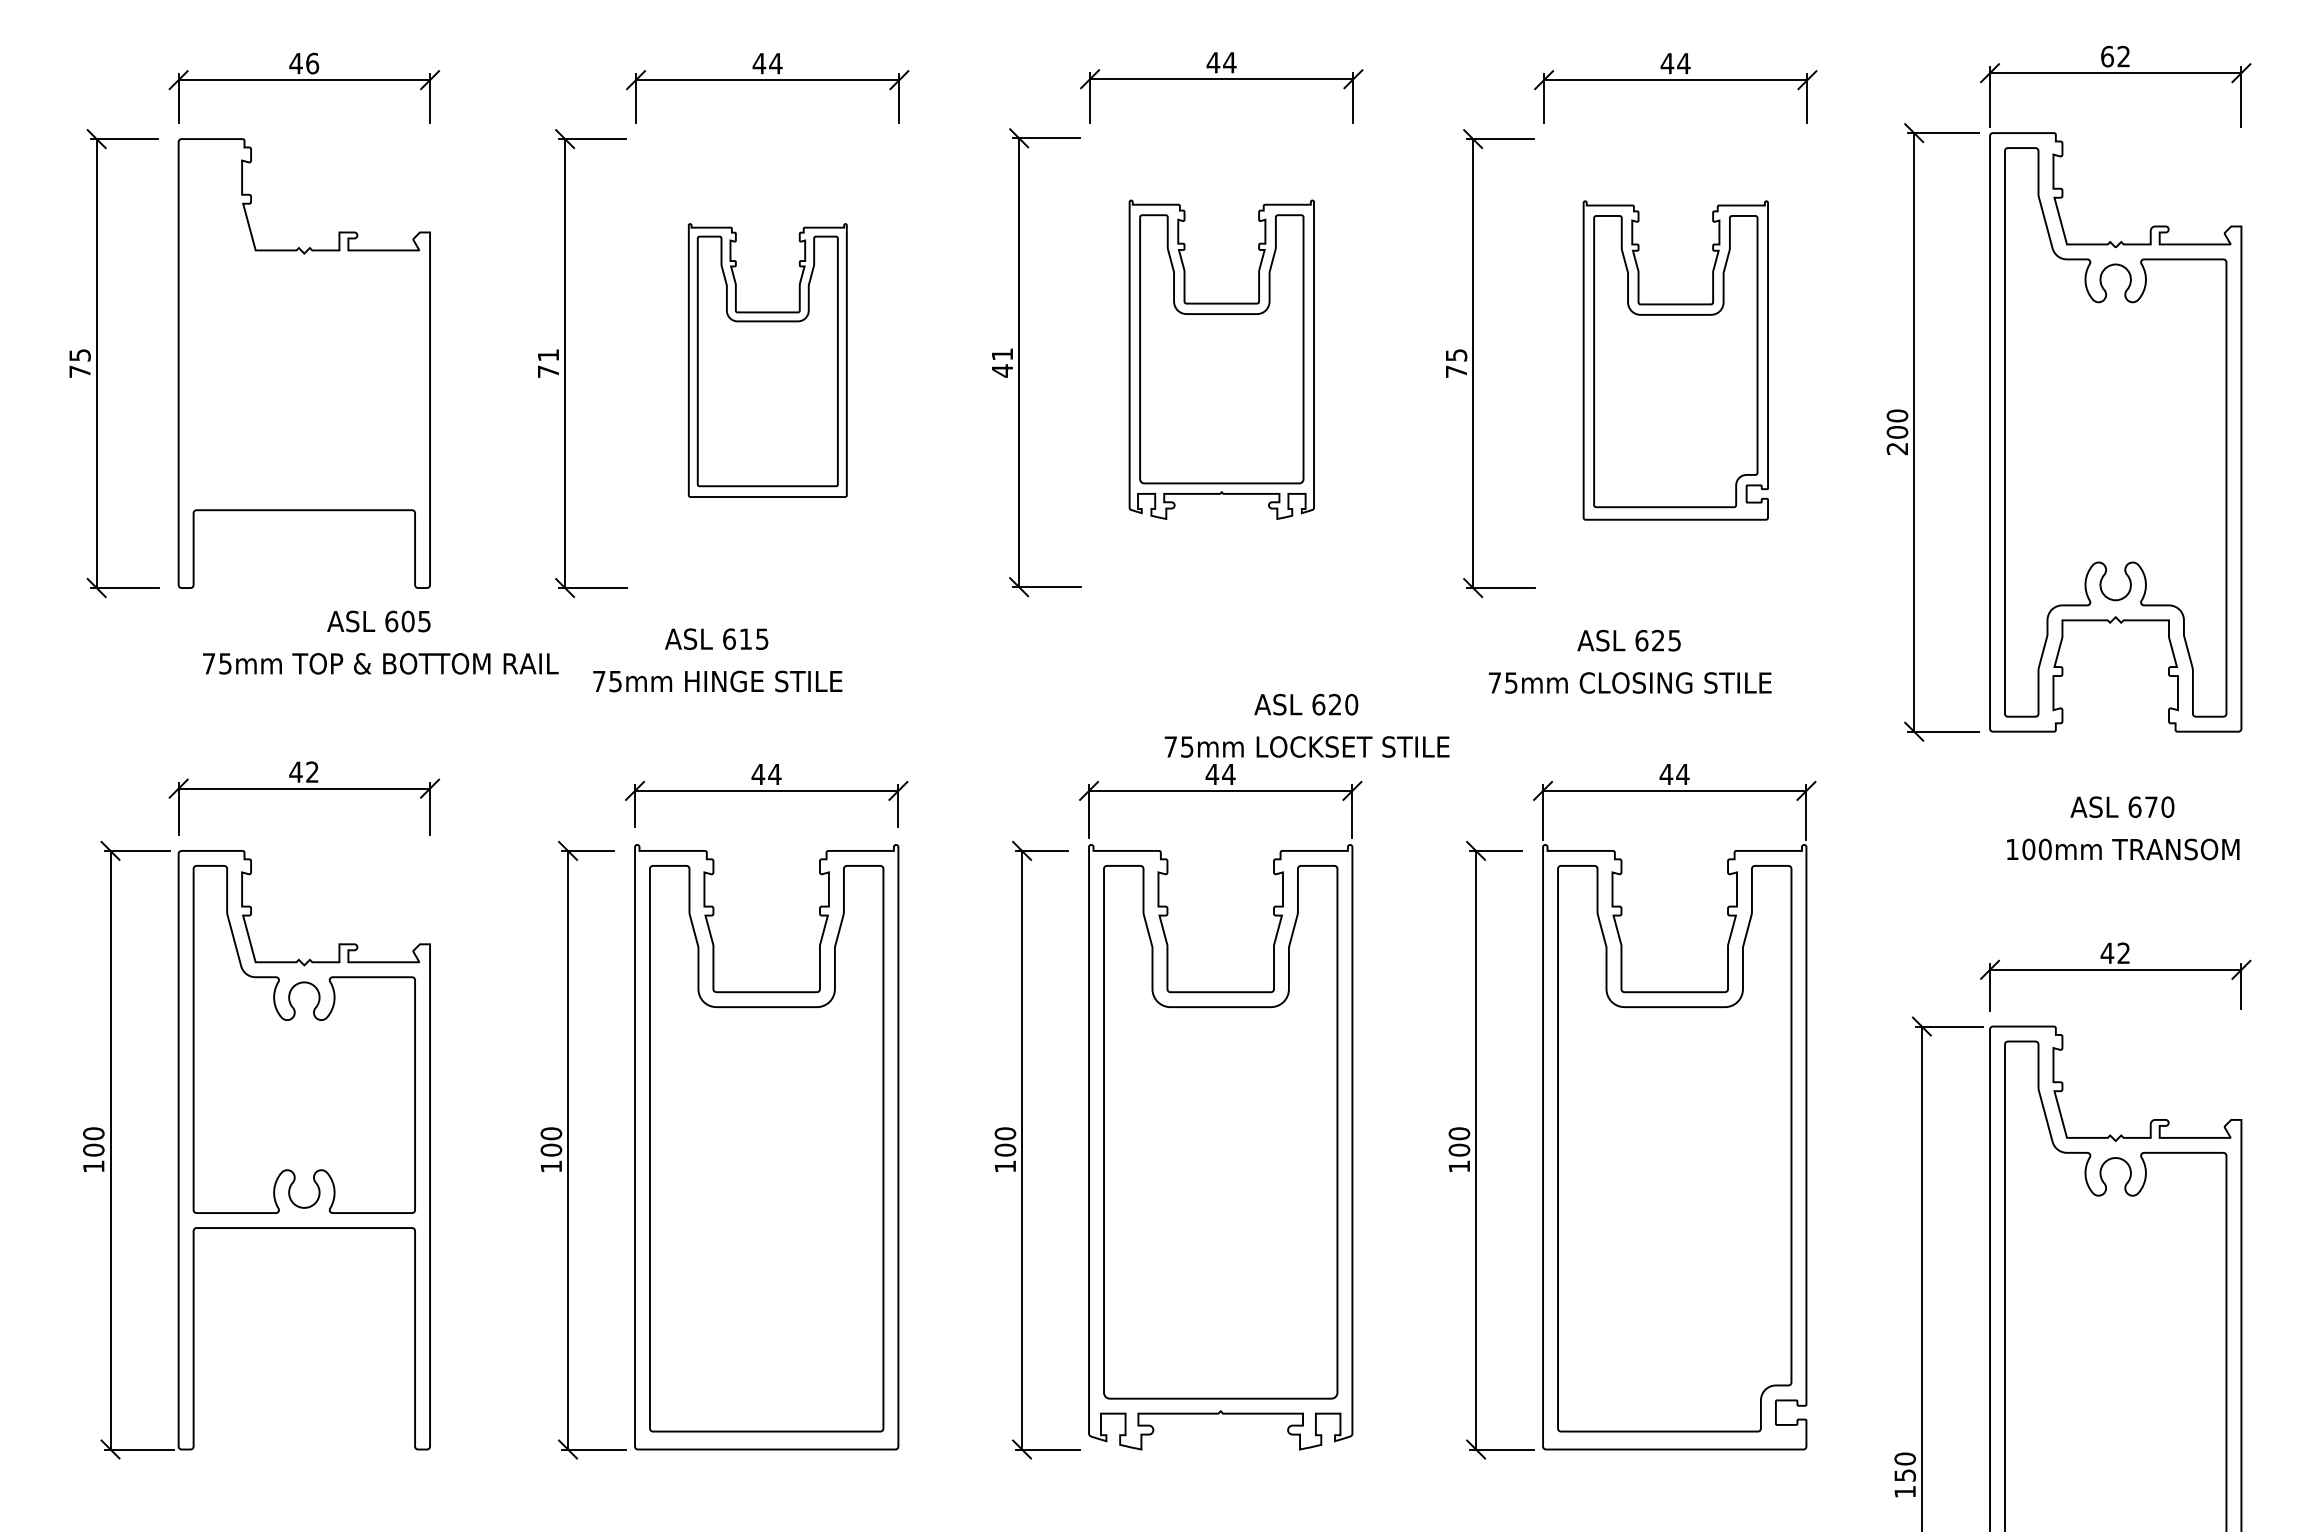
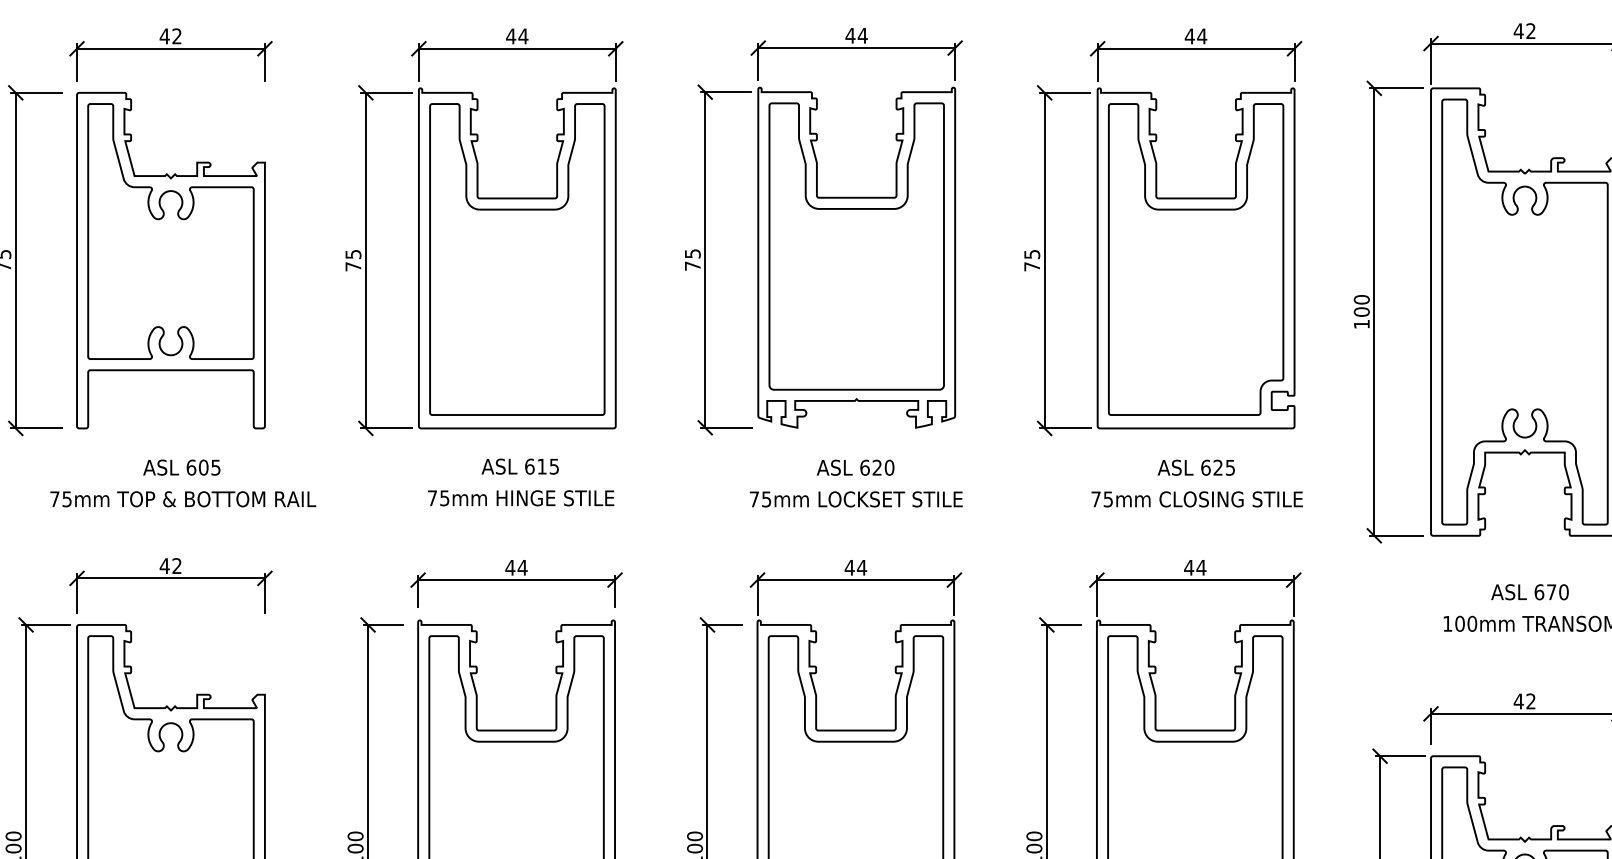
text: (2107, 56) -> (1518, 31), 62 -> 42
text: (312, 63) -> (177, 36), 46 -> 42
part: (303, 324) -> (170, 231), added
text: (548, 355) -> (353, 254), 71 -> 75
part: (1221, 359) -> (856, 257), size x1.43
part: (767, 360) -> (517, 258), size x1.67
part: (1675, 360) -> (1195, 258), size x1.43
text: (1002, 362) -> (692, 259), 41 -> 75
text: (1896, 449) -> (1361, 324), 200 -> 100
text: (380, 642) -> (183, 483), moved
text: (717, 660) -> (520, 482), moved
text: (1630, 661) -> (1197, 483), moved
text: (1306, 725) -> (855, 483), moved

